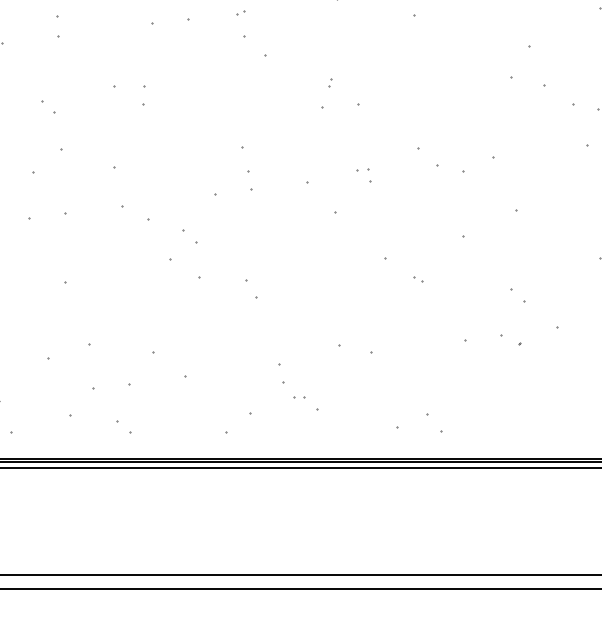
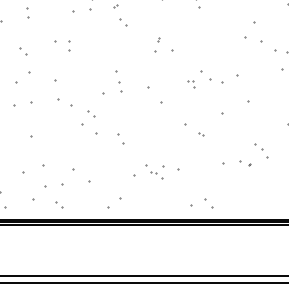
part: (257, 47) -> (123, 22), size x0.62
part: (365, 176) -> (191, 84), moved
part: (517, 294) -> (258, 146), moved
part: (301, 394) -> (154, 171), moved

